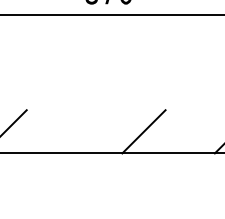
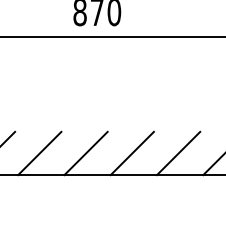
line: (51, 131) -> (39, 153), added
line: (97, 131) -> (85, 153), added
line: (190, 131) -> (178, 153), added

